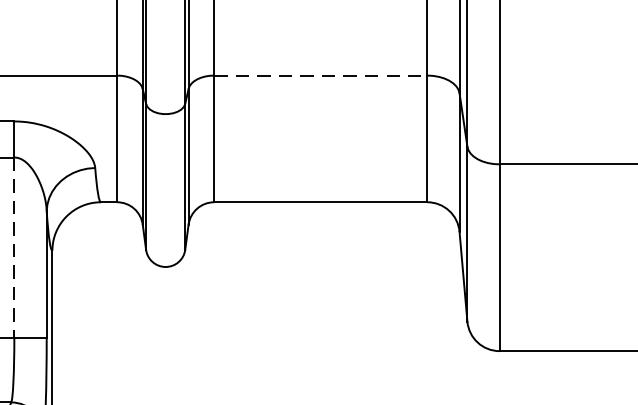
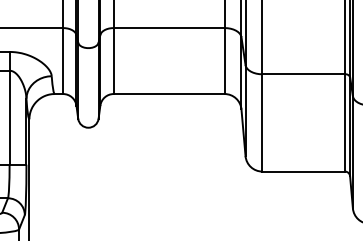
line: (321, 76) -> (169, 28), dashed -> solid
line: (14, 247) -> (9, 117), dashed -> solid

